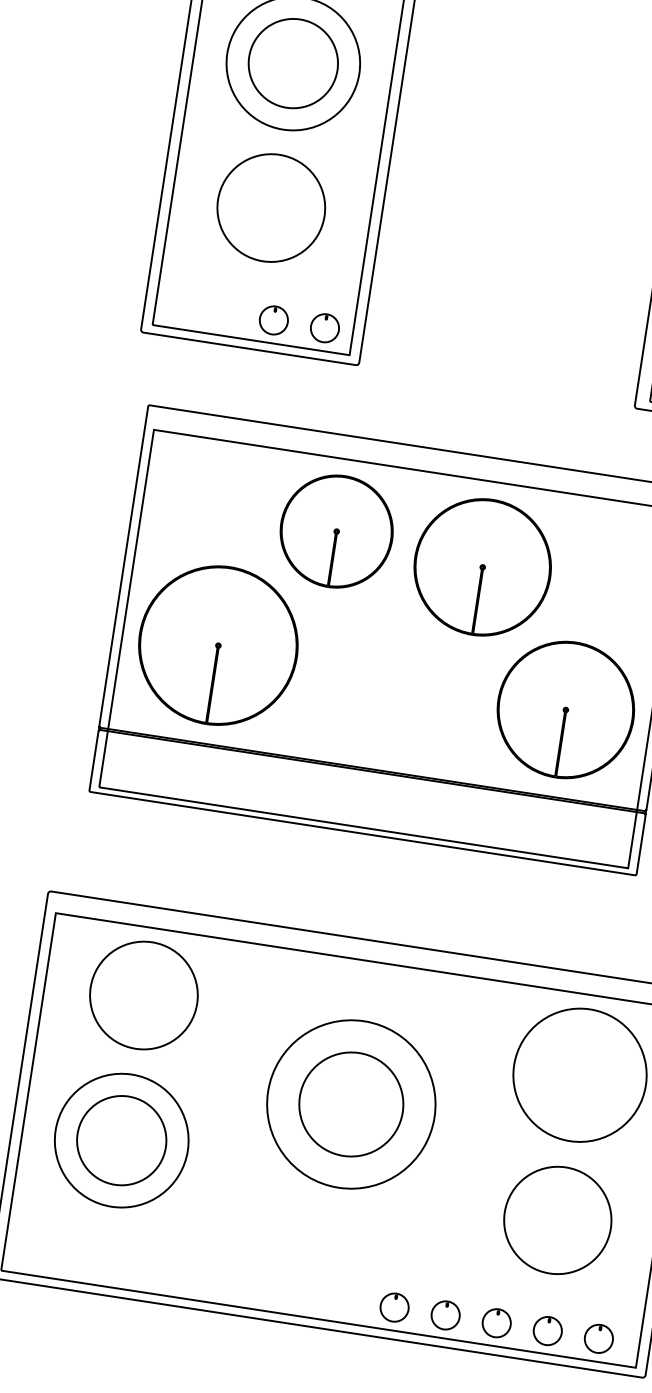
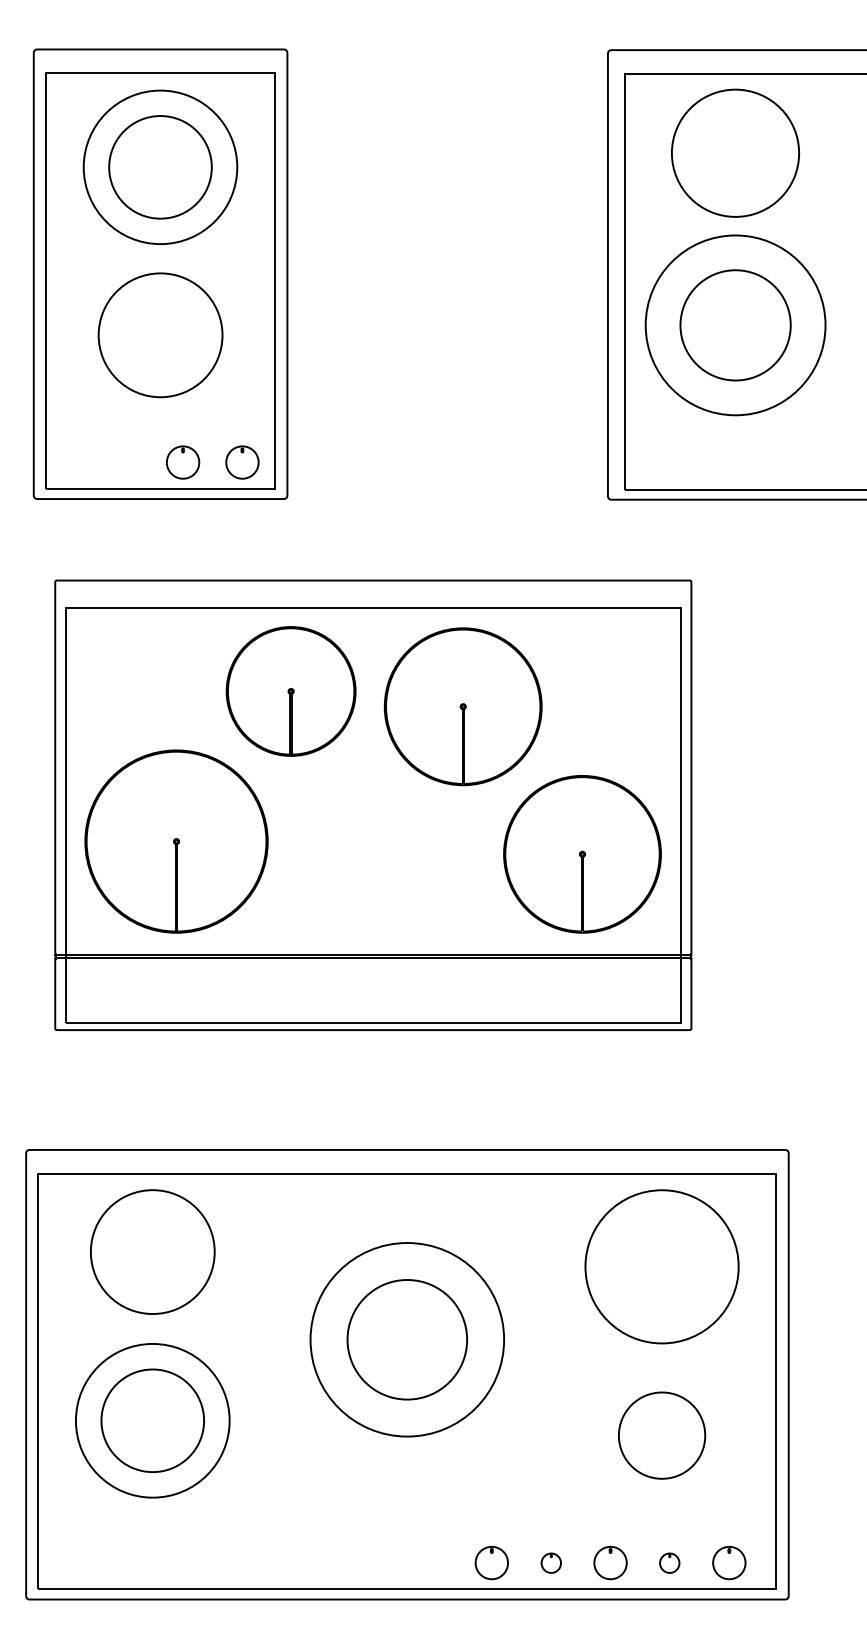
circle: (557, 1220) -> (661, 1435), size x0.7
part: (445, 1315) -> (551, 1563), size x0.6
part: (547, 1331) -> (669, 1563), size x0.6

